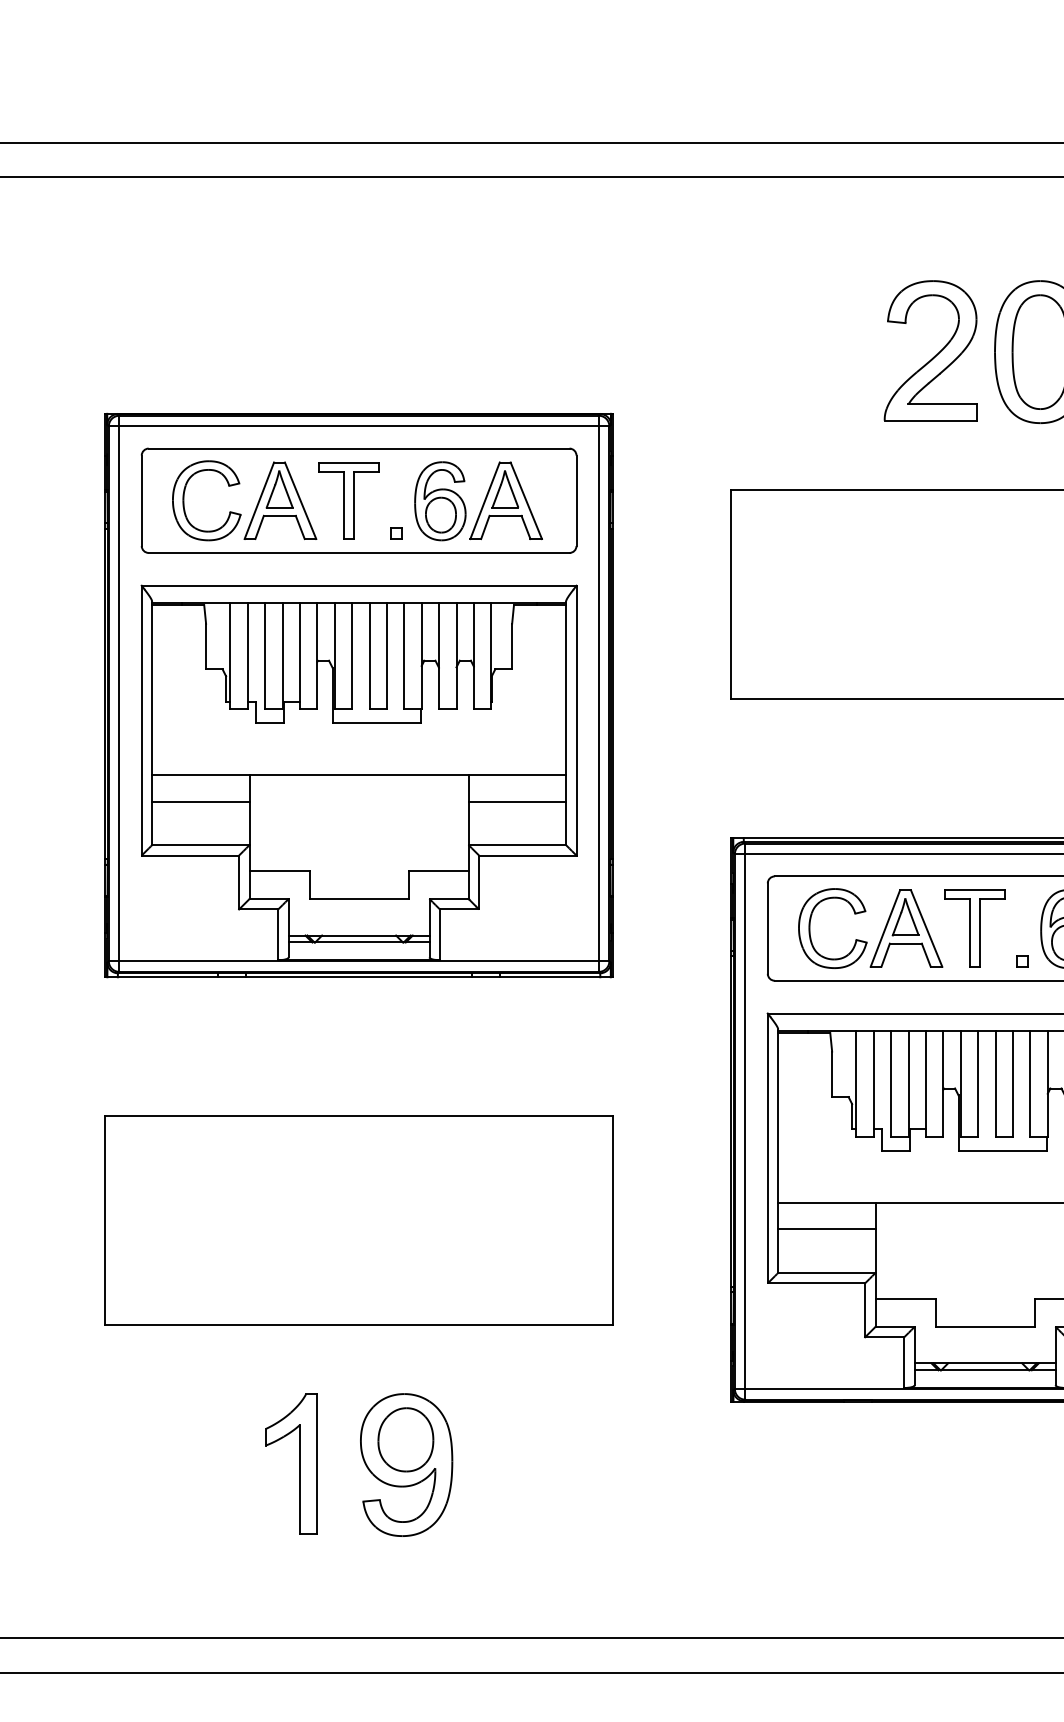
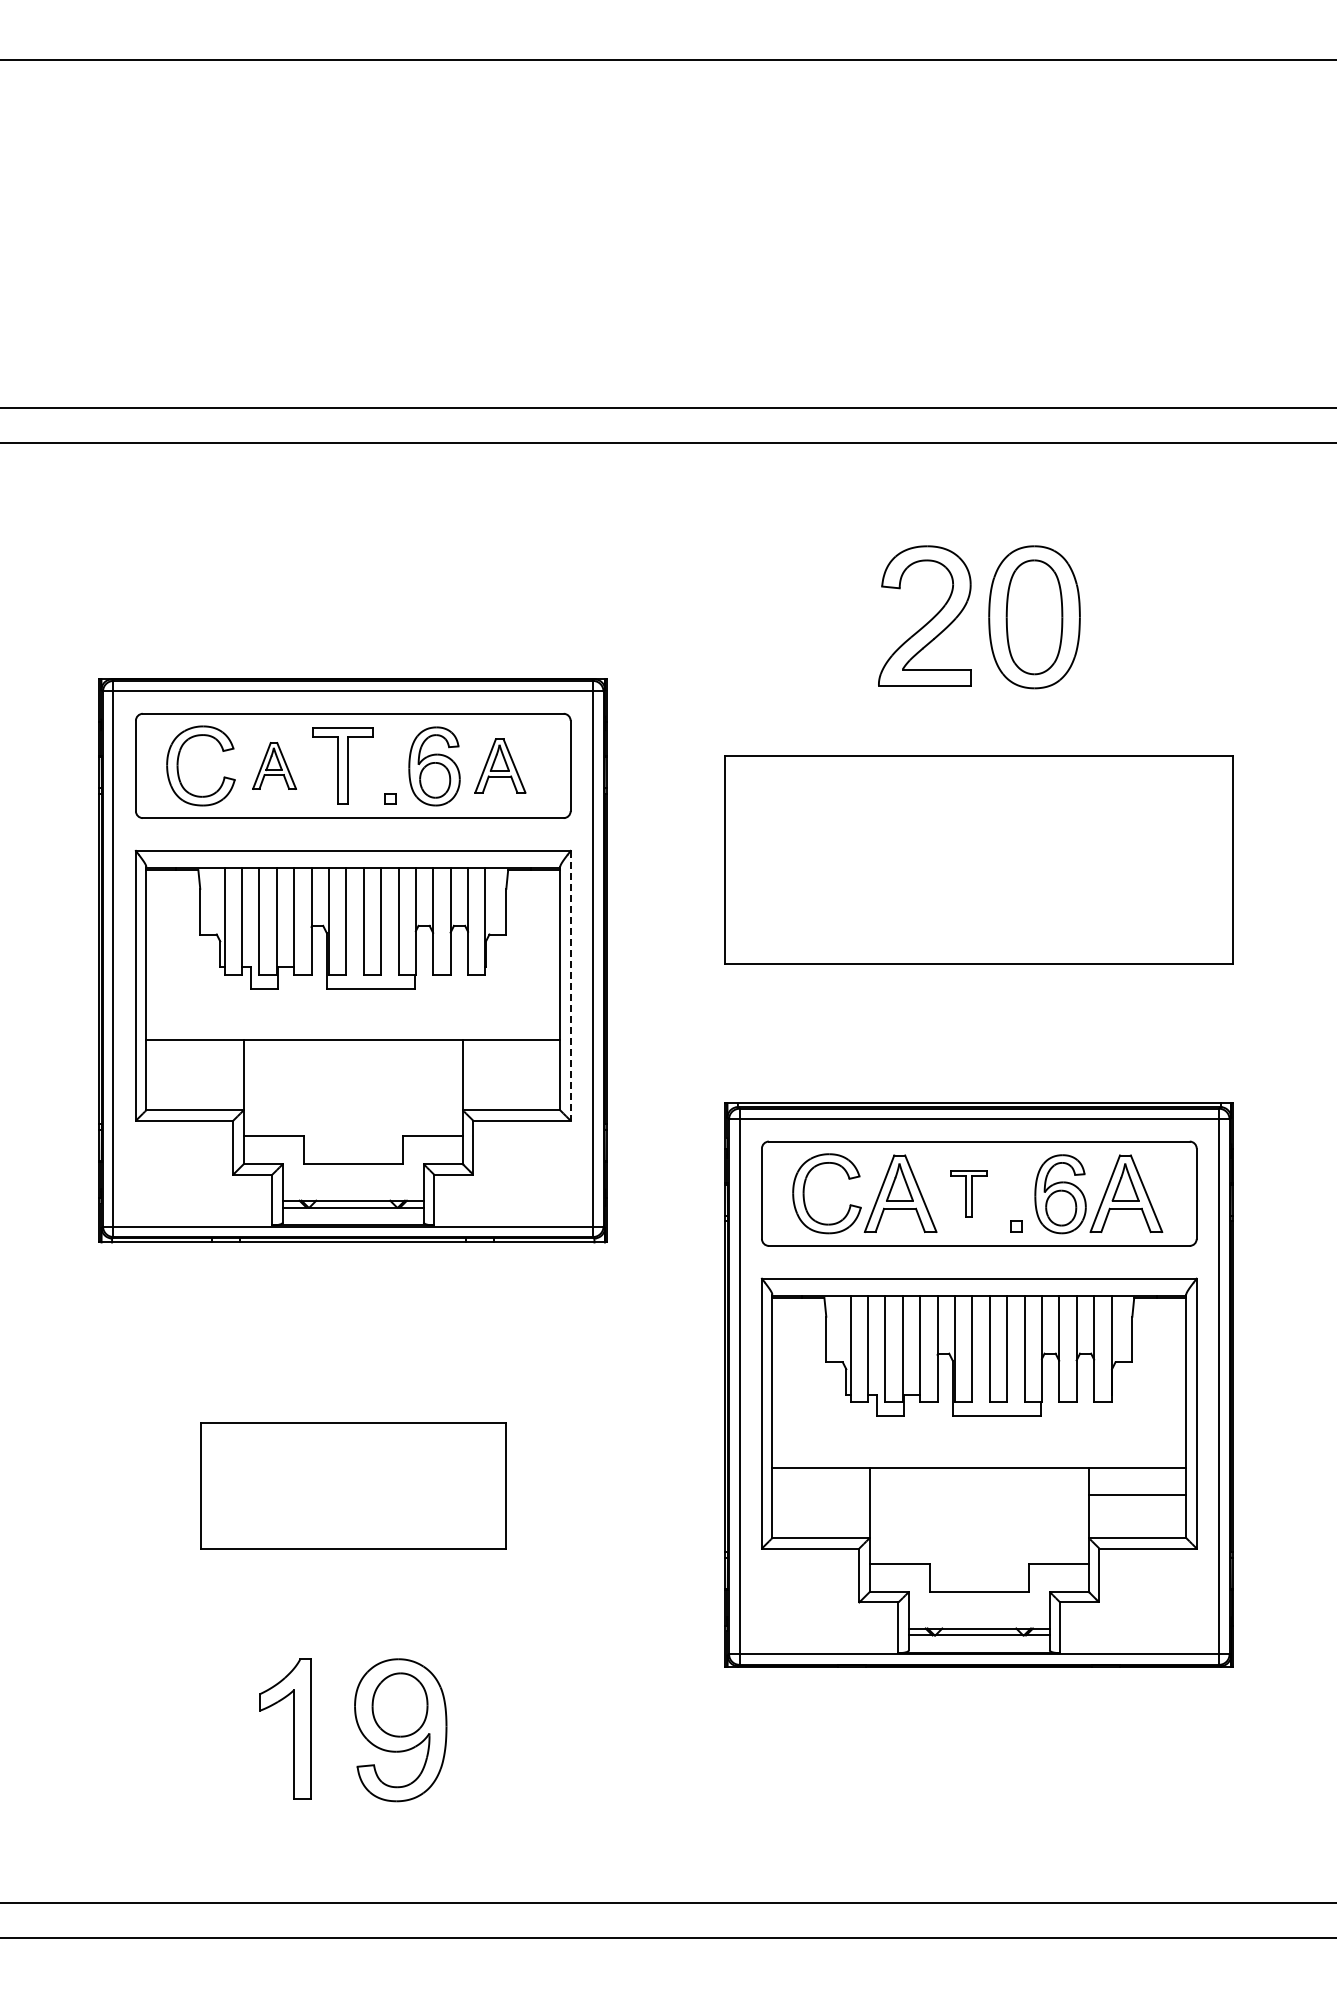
part: (280, 500) -> (274, 765), size x0.6
part: (506, 500) -> (500, 765), size x0.7
line: (576, 720) -> (570, 985), solid -> dashed
line: (200, 801) -> (194, 1066), removed
line: (517, 801) -> (511, 1066), removed
part: (974, 928) -> (968, 1193), size x0.6
part: (358, 1220) -> (352, 1485), size x0.6
line: (826, 1229) -> (820, 1494), removed

